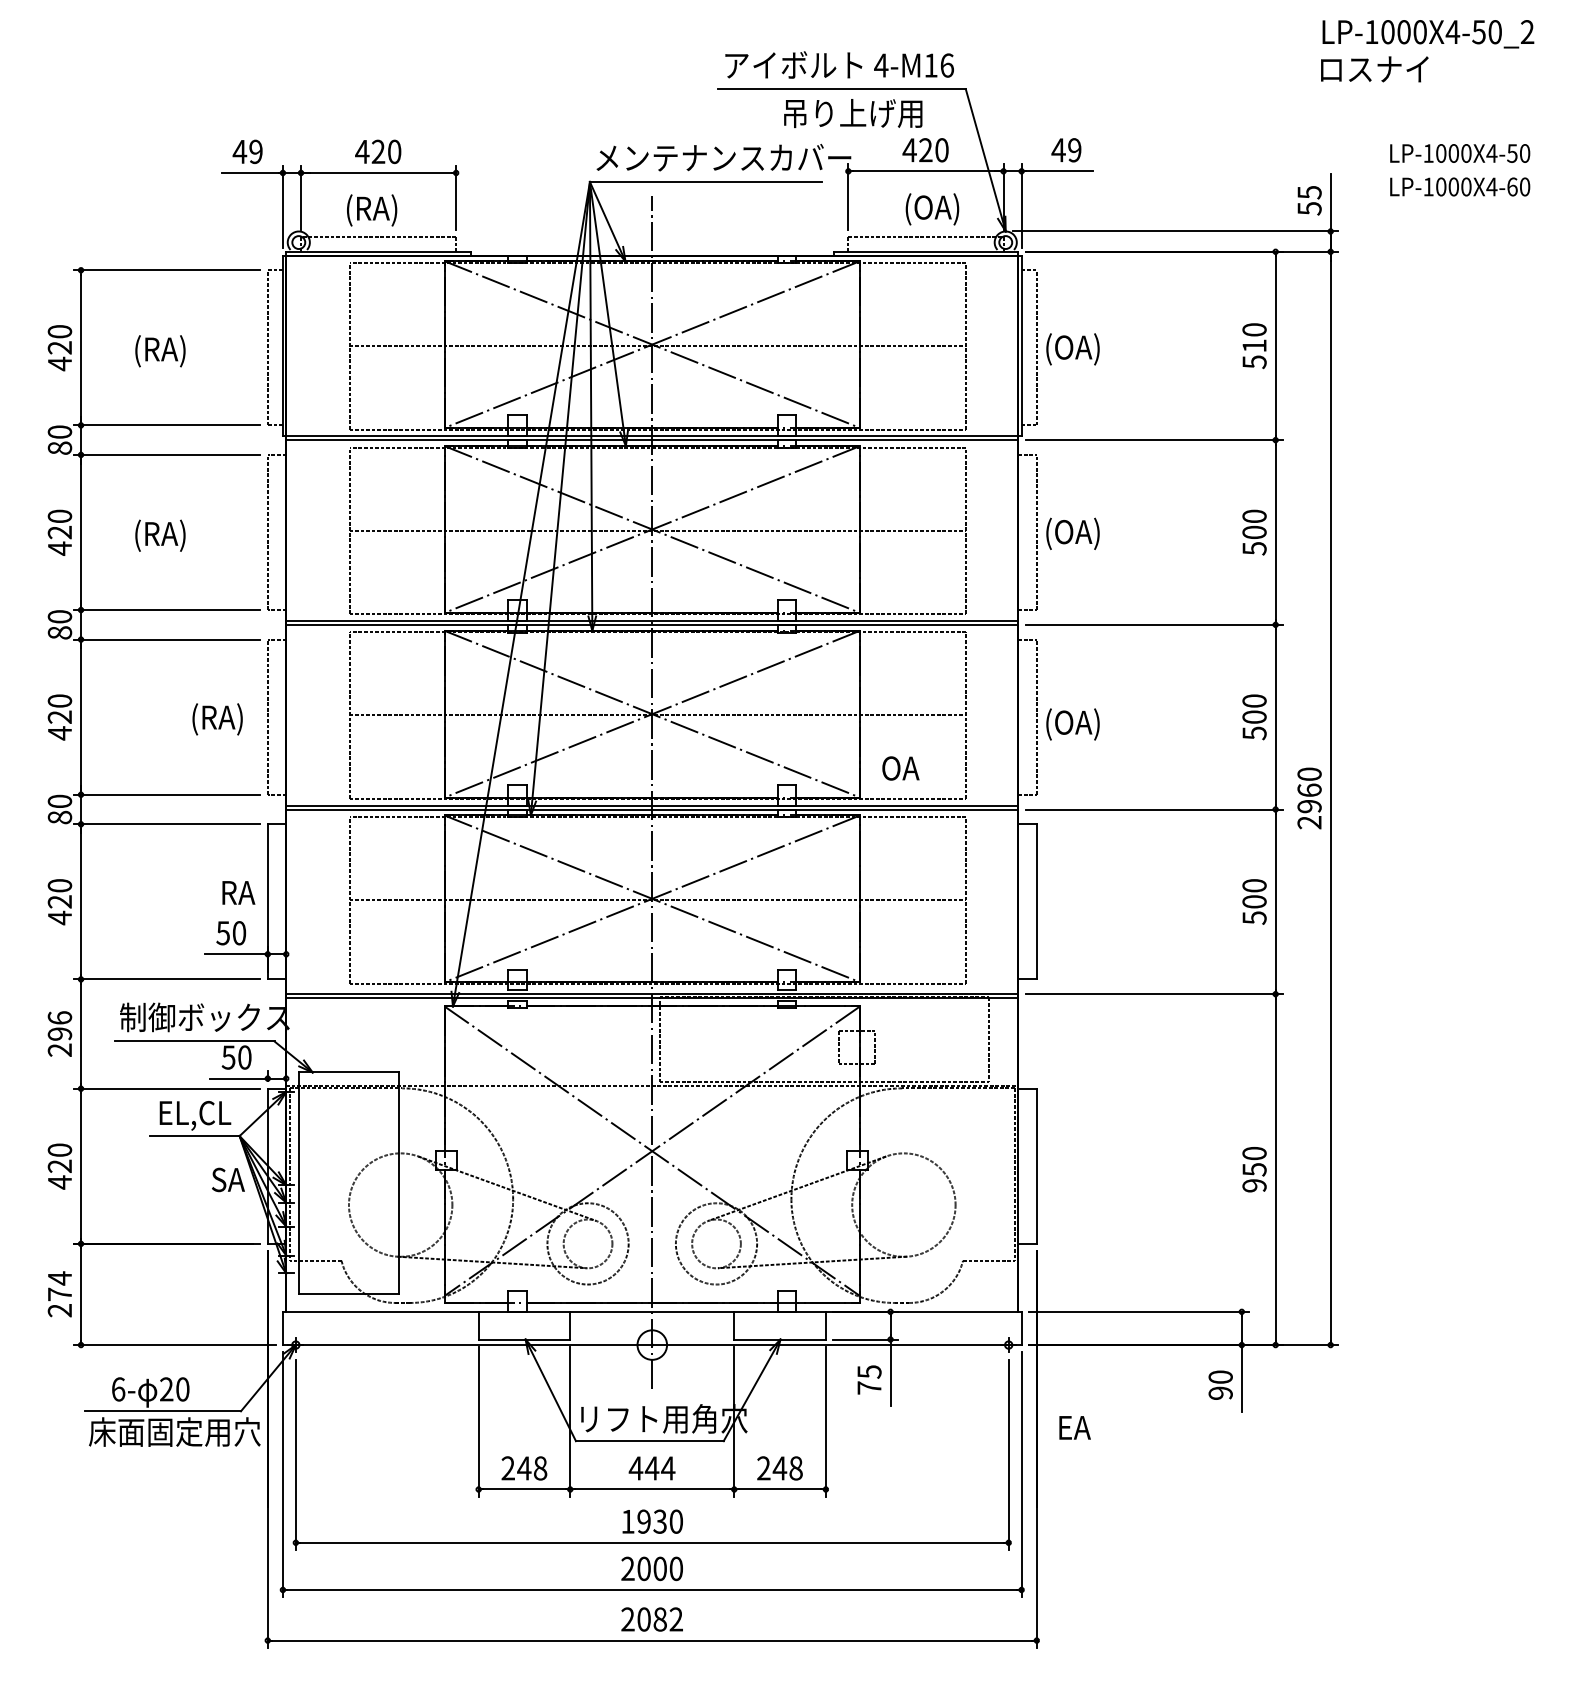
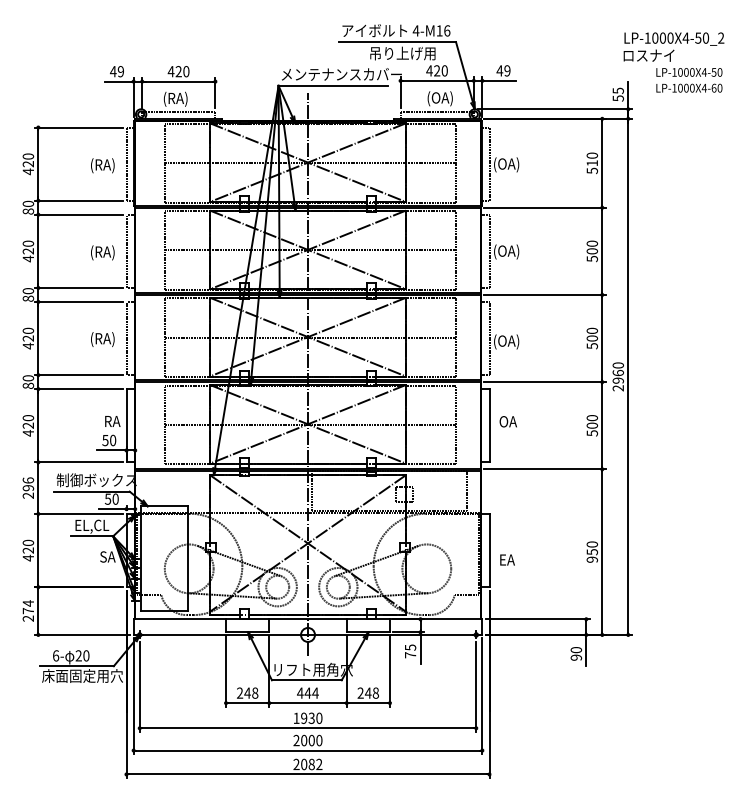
text: (1426, 49) -> (673, 46), moved
text: (159, 350) -> (102, 165), moved
text: (159, 534) -> (102, 252), moved
text: (899, 767) -> (507, 421), moved
text: (1074, 1426) -> (507, 559), moved

